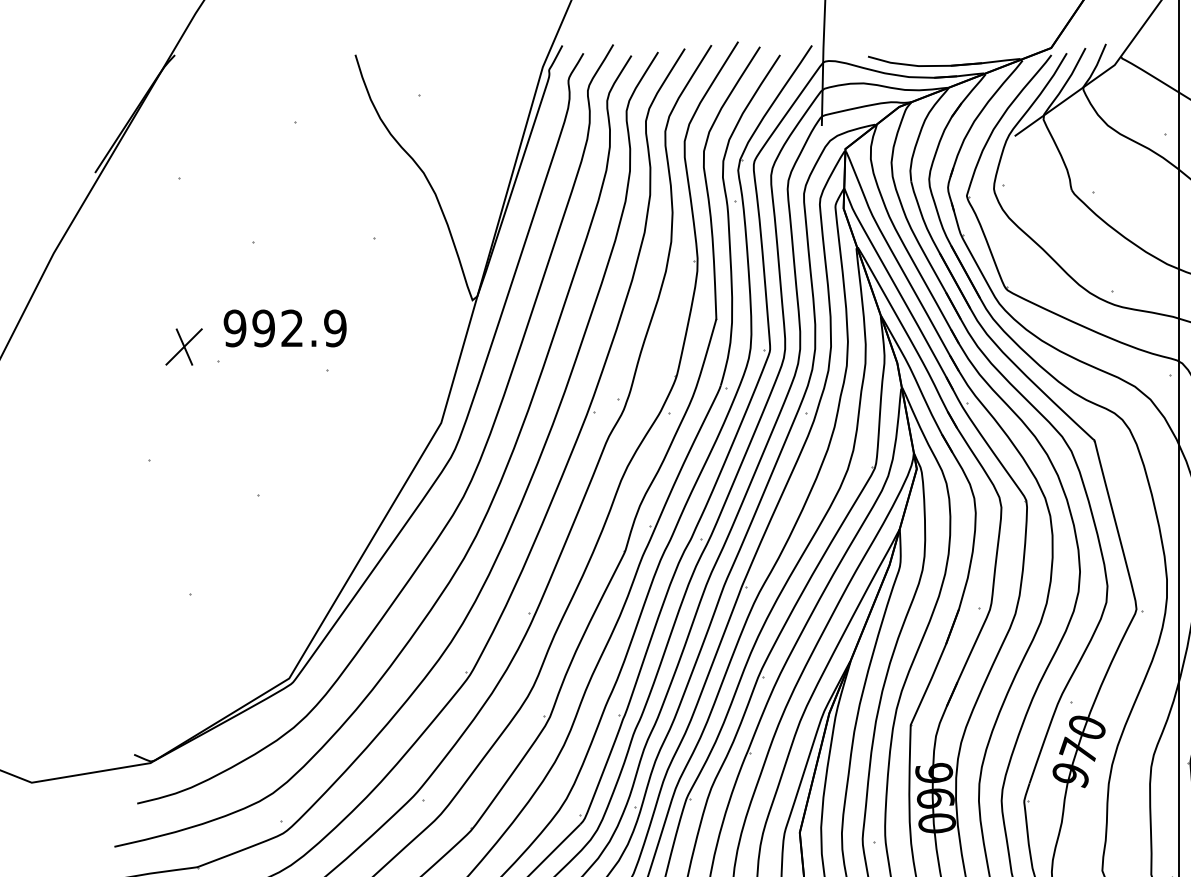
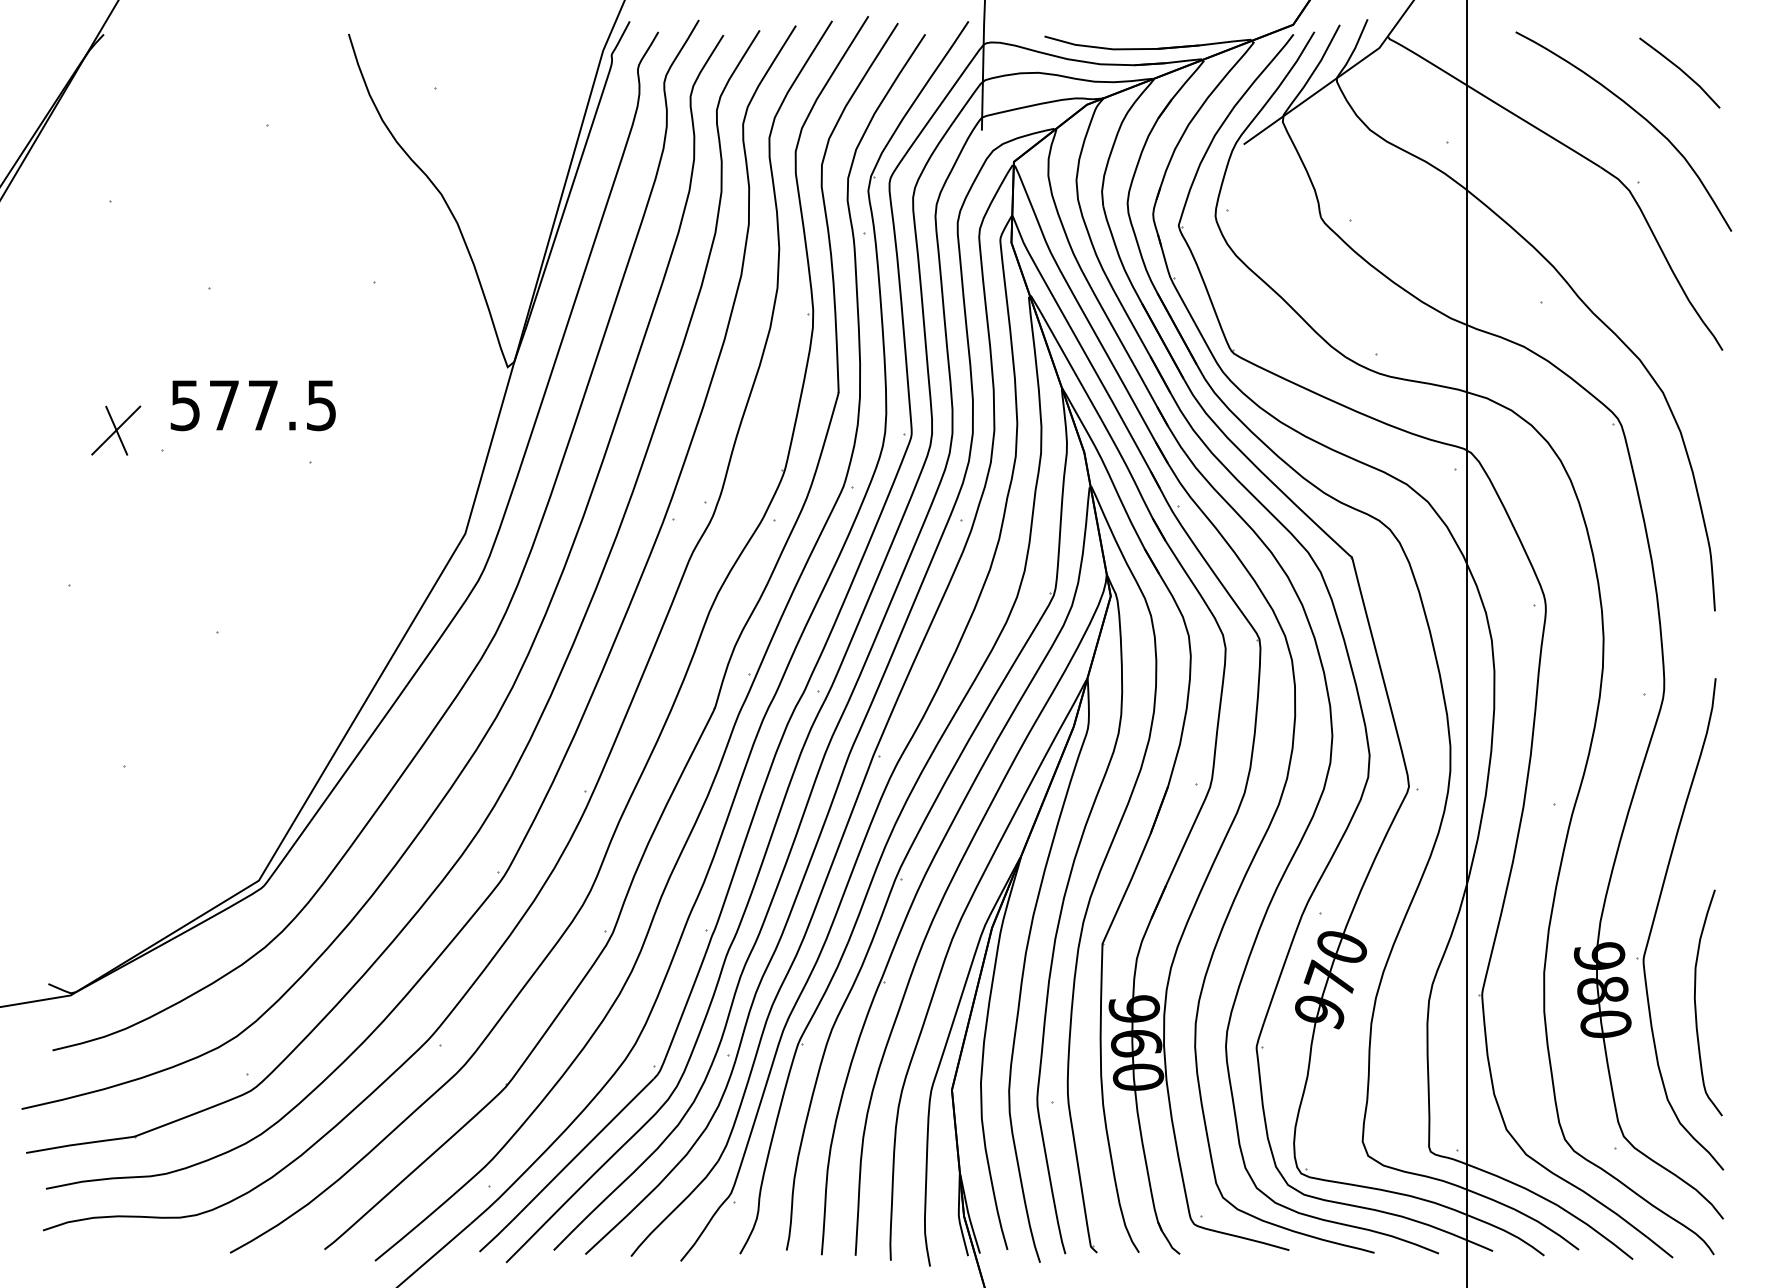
text: (285, 328) -> (253, 405), 992.9 -> 577.5

